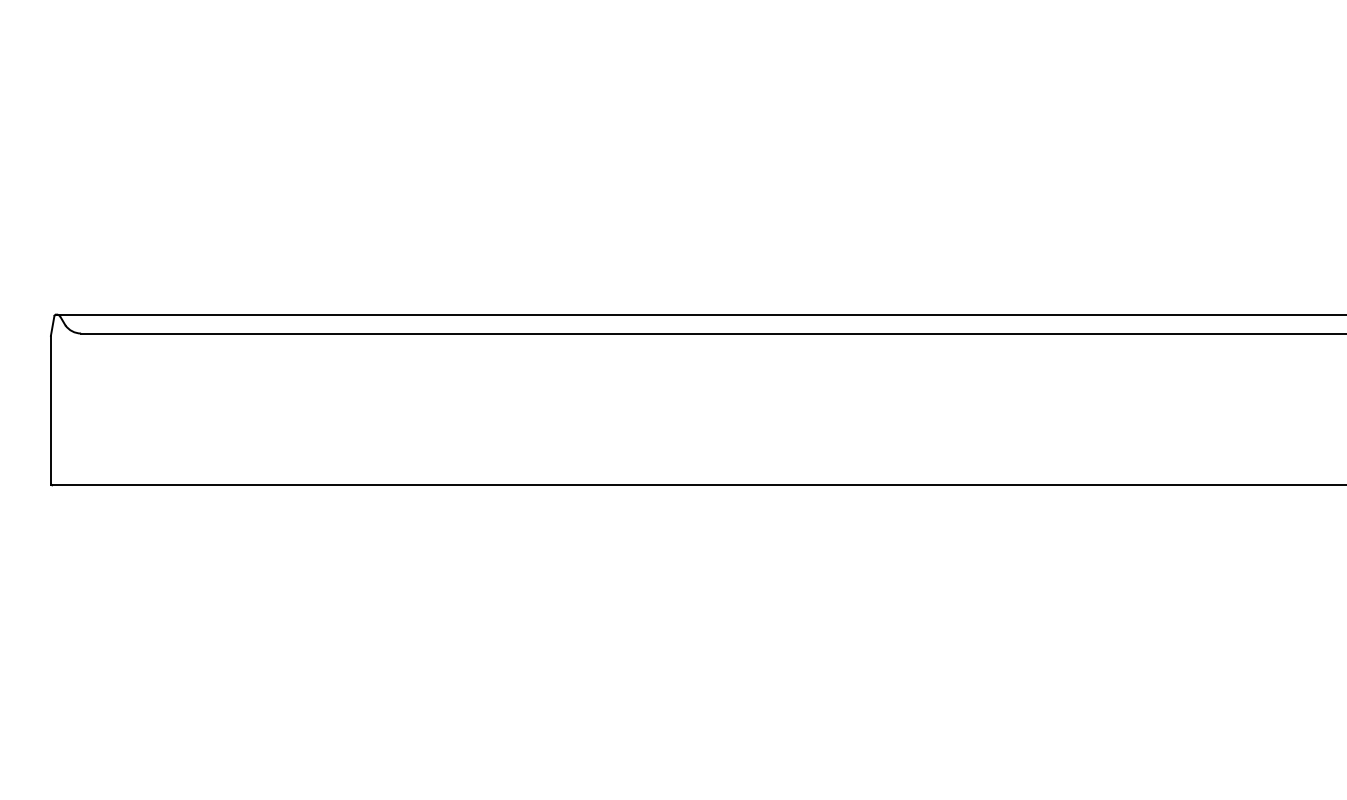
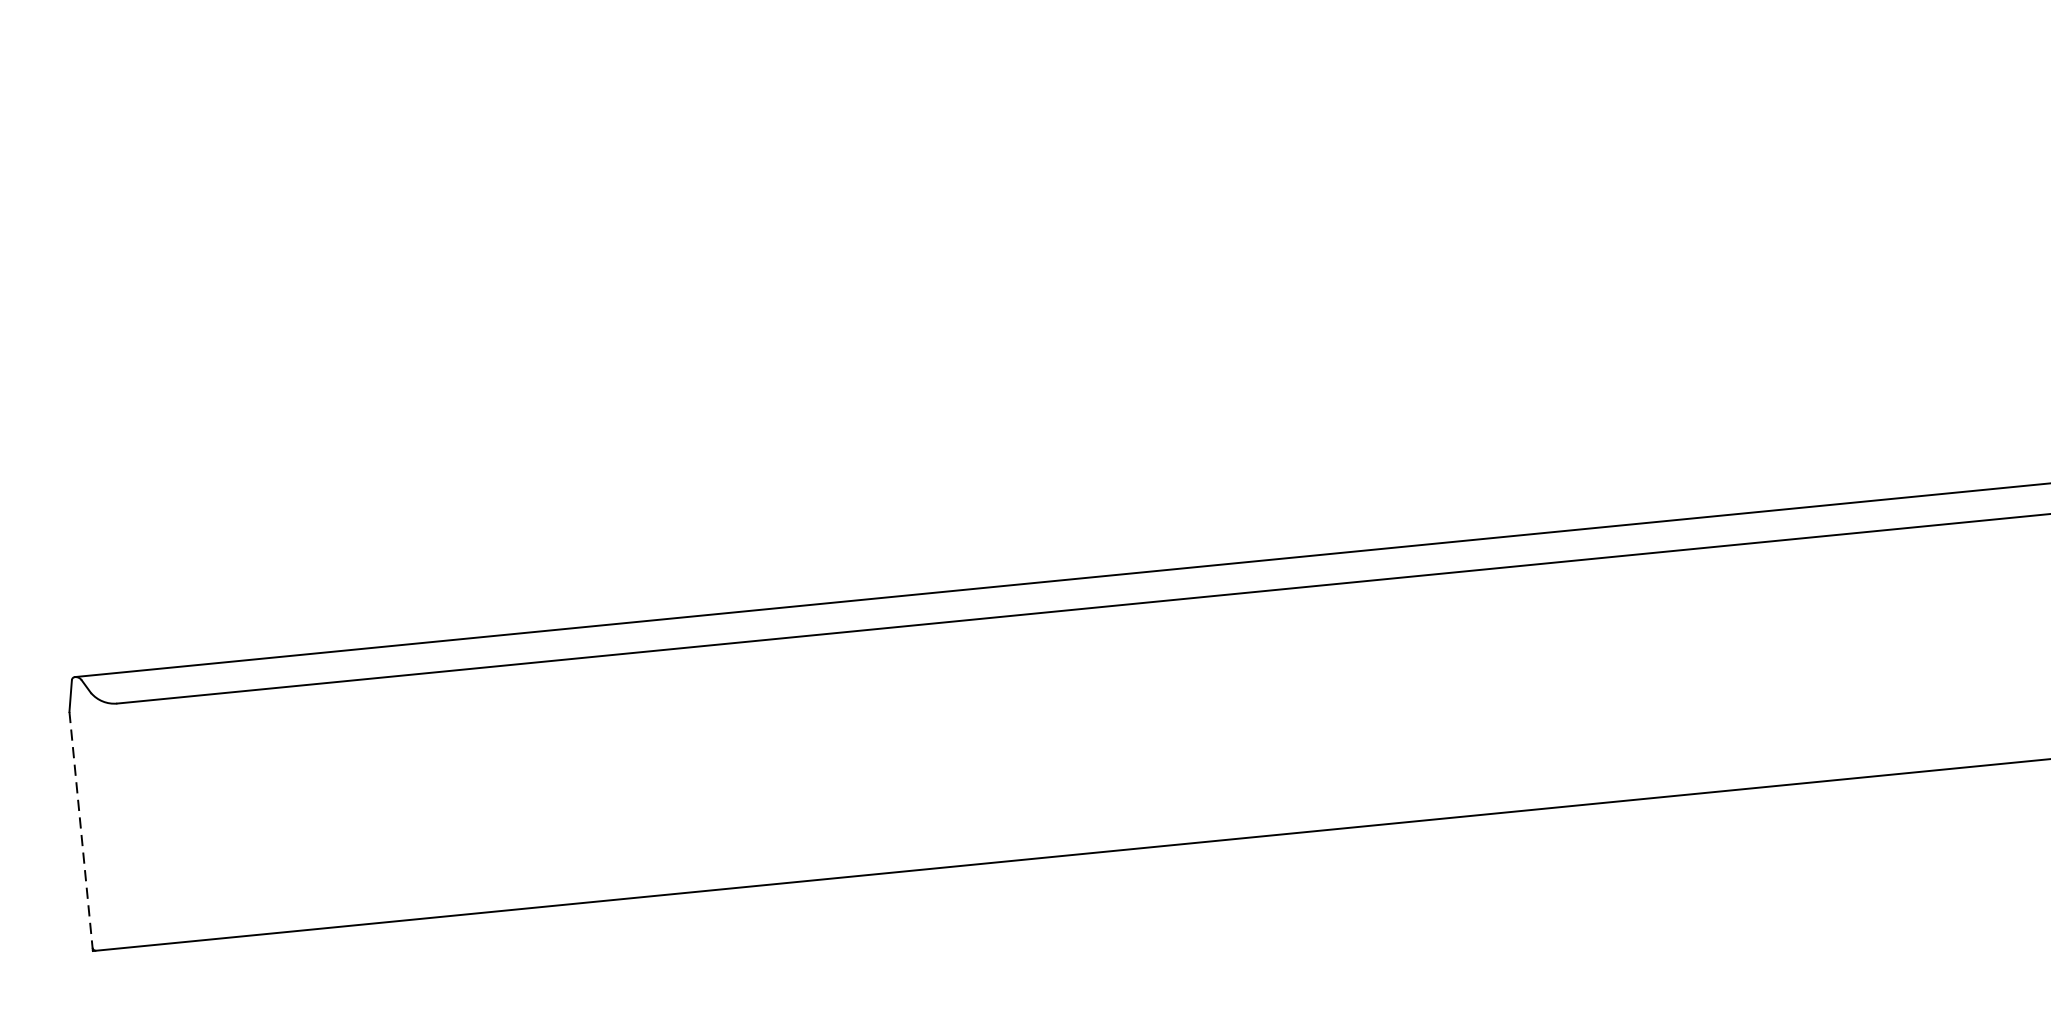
line: (50, 410) -> (80, 831), solid -> dashed

